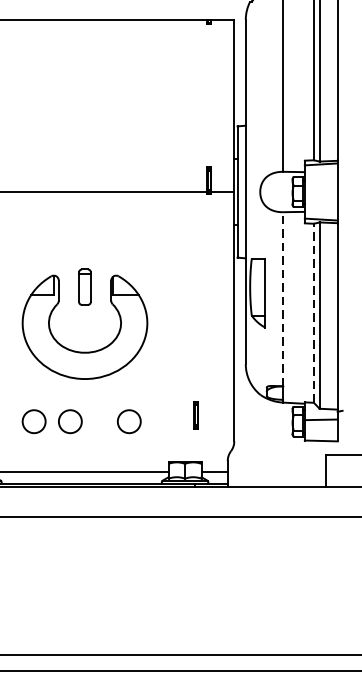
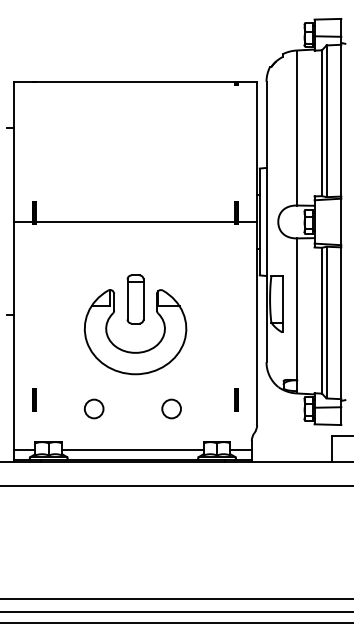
part: (84, 287) -> (135, 299), size x1.67
line: (282, 299) -> (296, 309), dashed -> solid
line: (313, 313) -> (321, 320), dashed -> solid
line: (195, 414) -> (236, 399), moved
circle: (70, 421) -> (123, 408), removed

